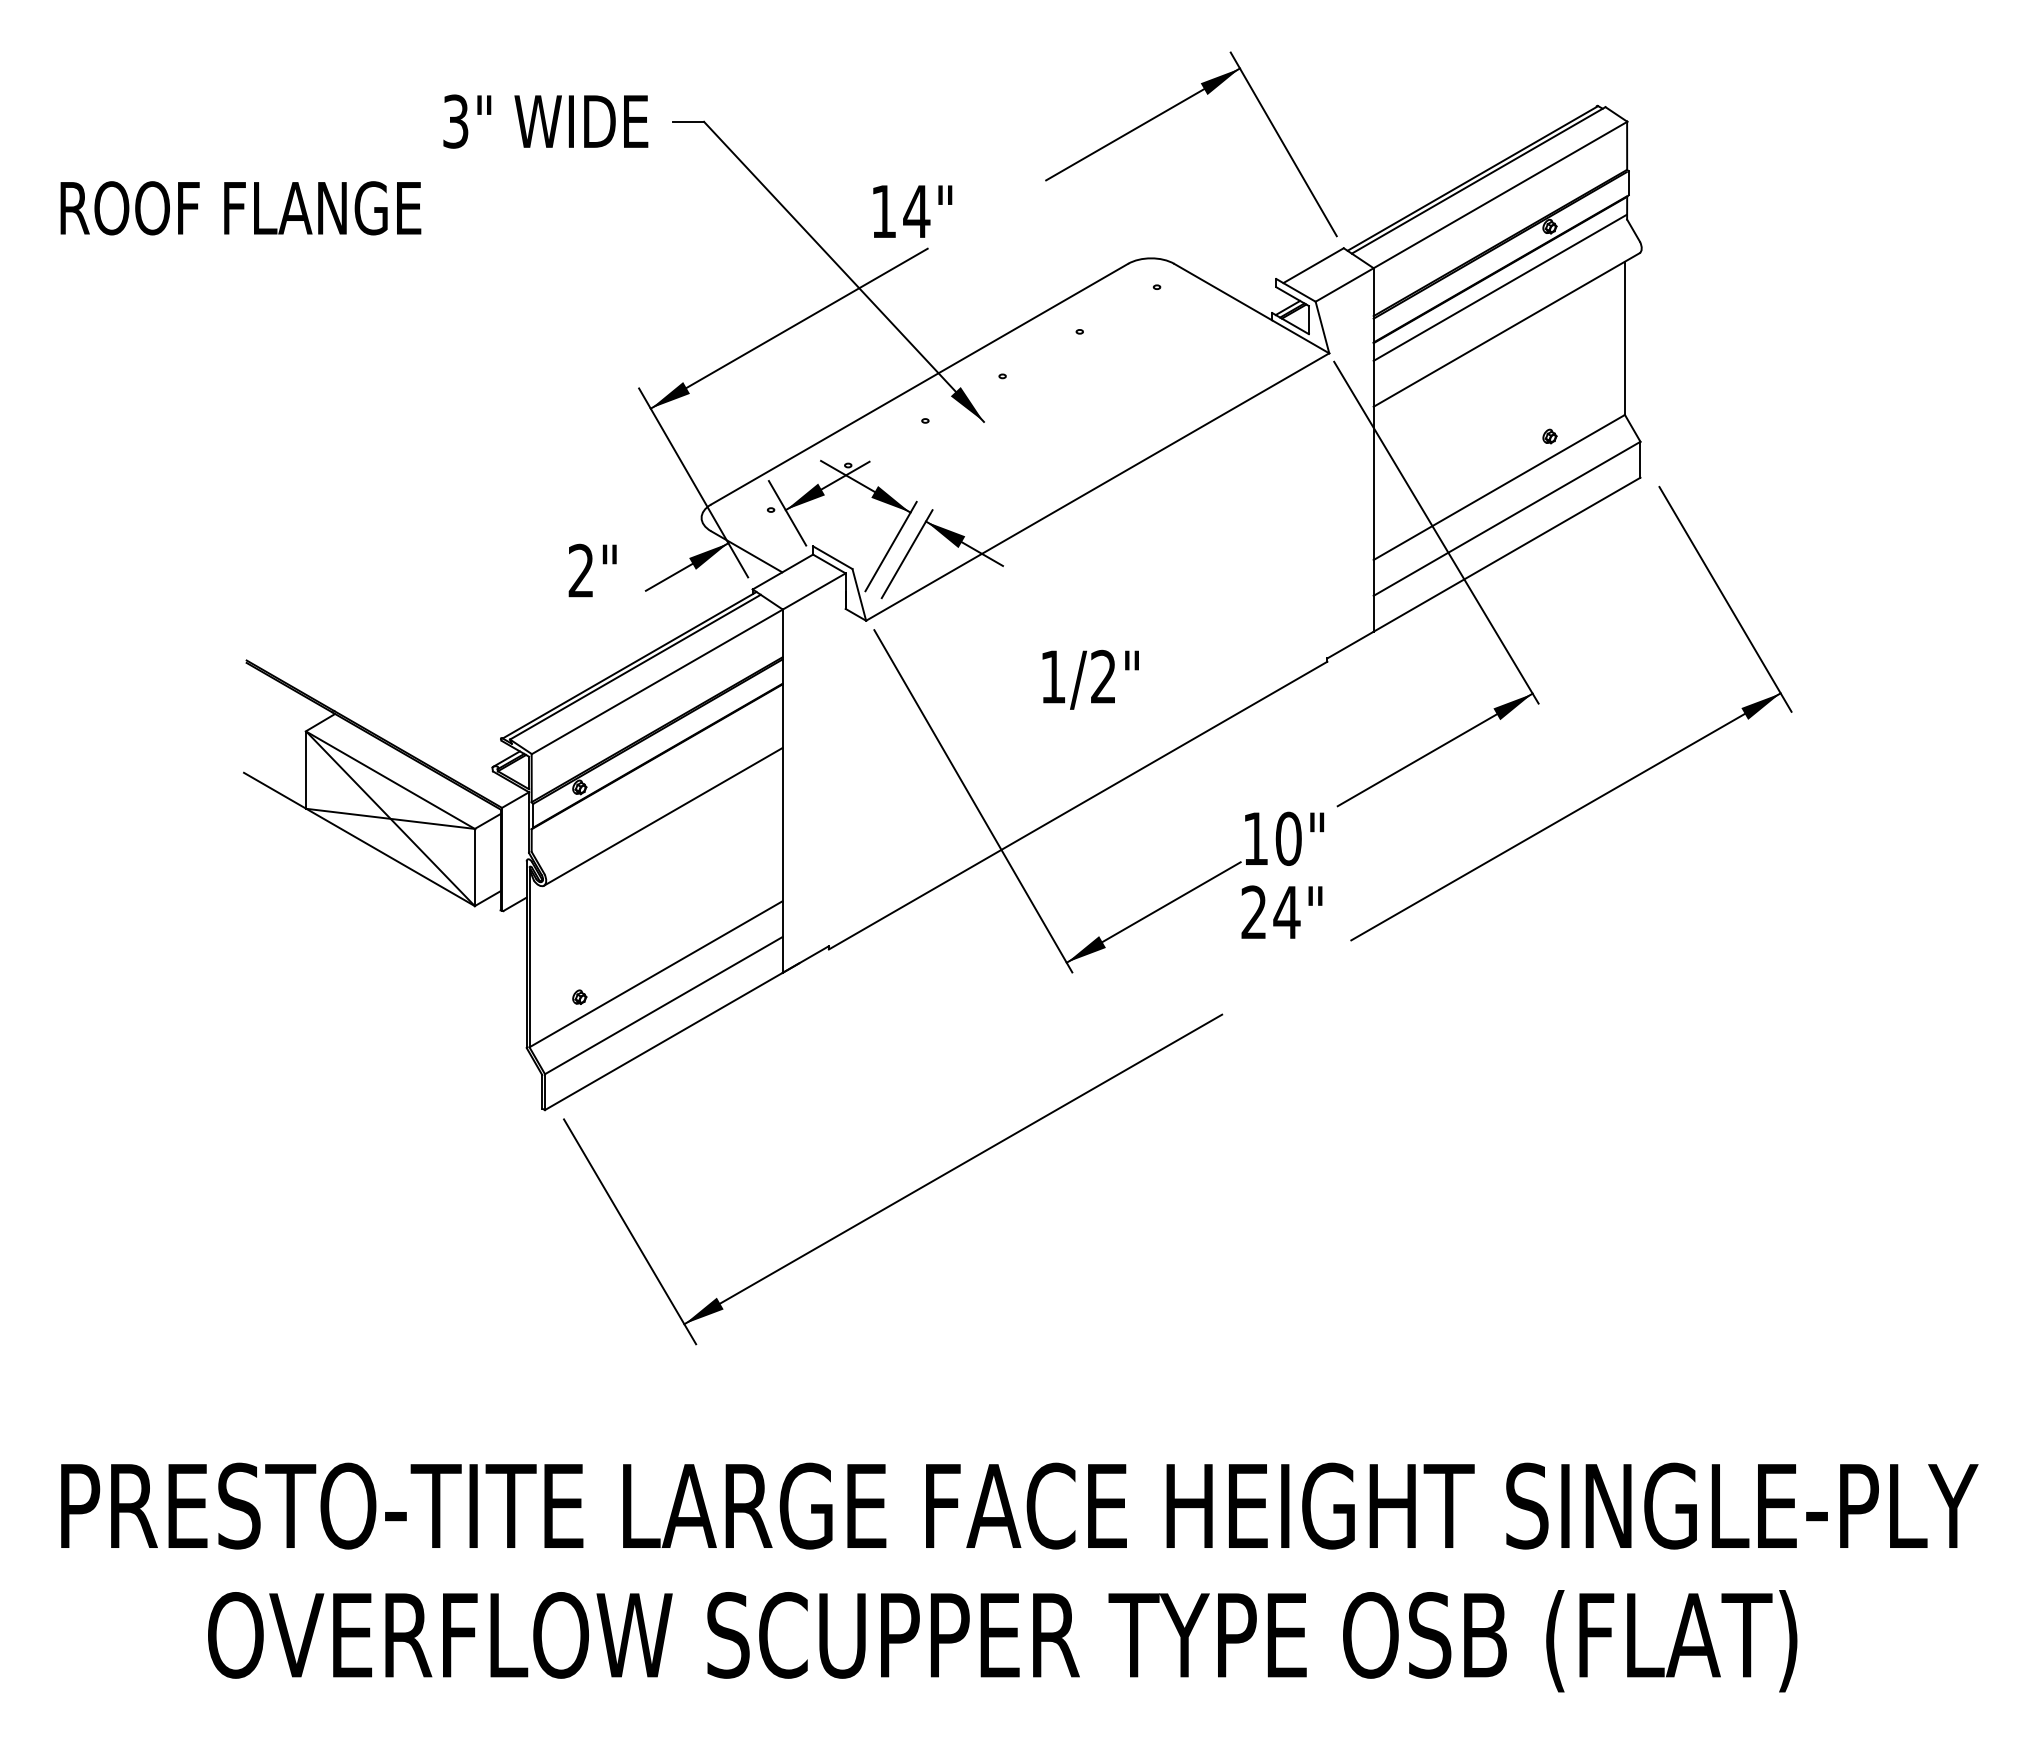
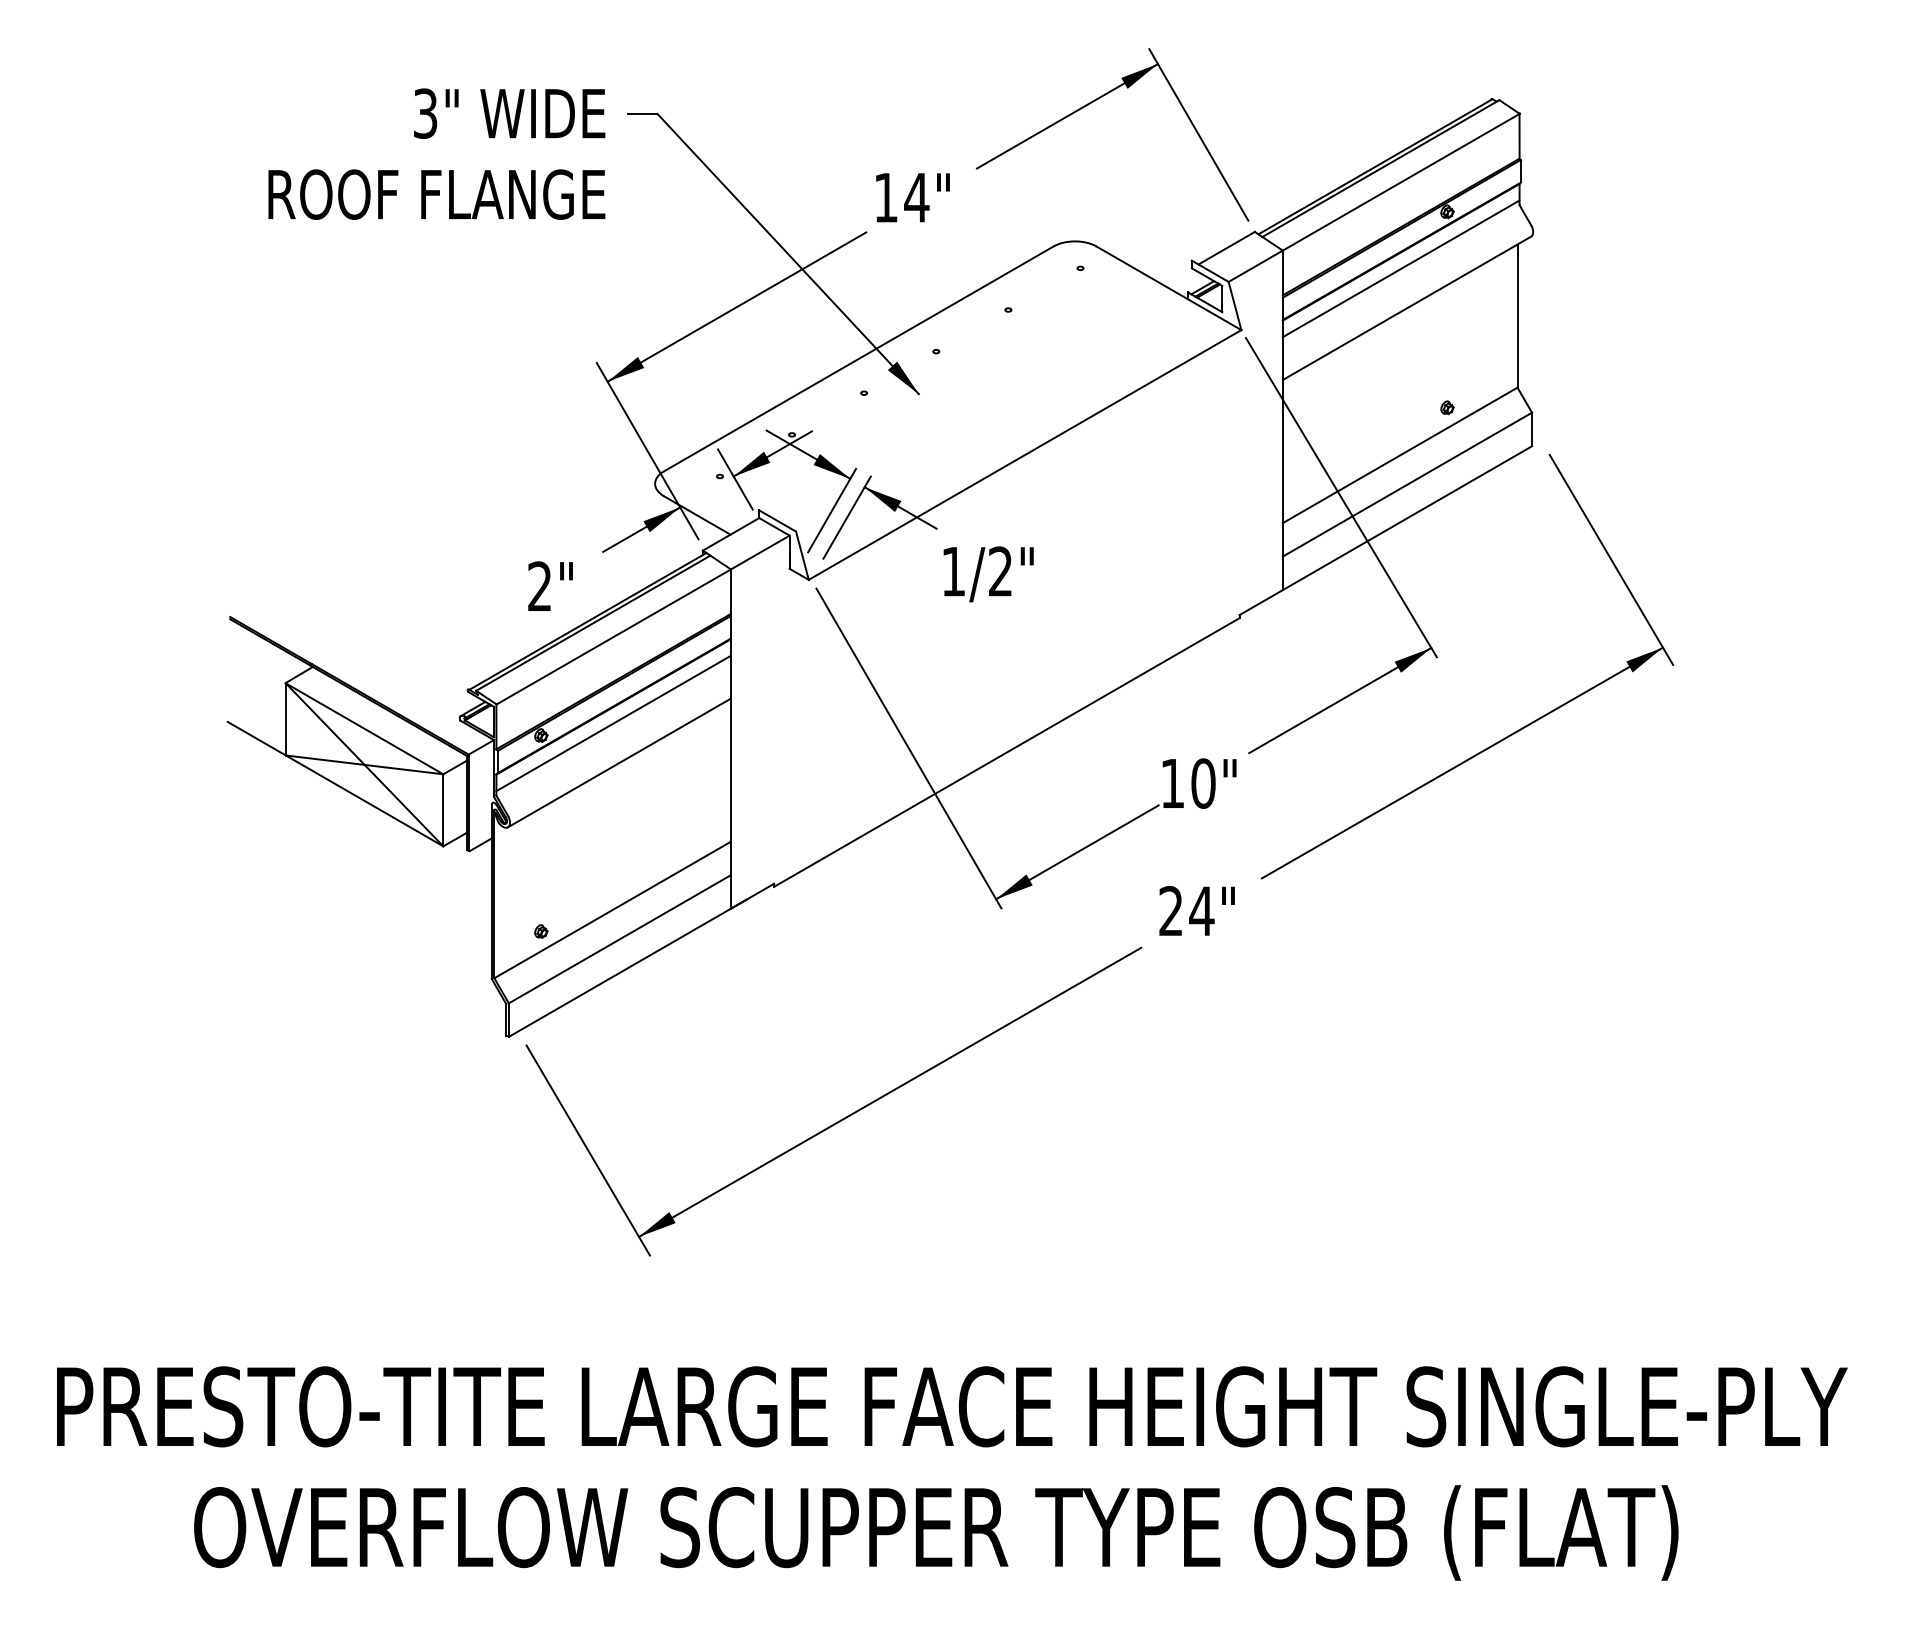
text: (240, 208) -> (436, 194), moved
text: (912, 211) -> (912, 197), moved
text: (592, 570) -> (550, 586), moved
text: (1090, 679) -> (988, 574), moved
line: (656, 774) -> (612, 723), added
text: (1281, 911) -> (1196, 910), moved

